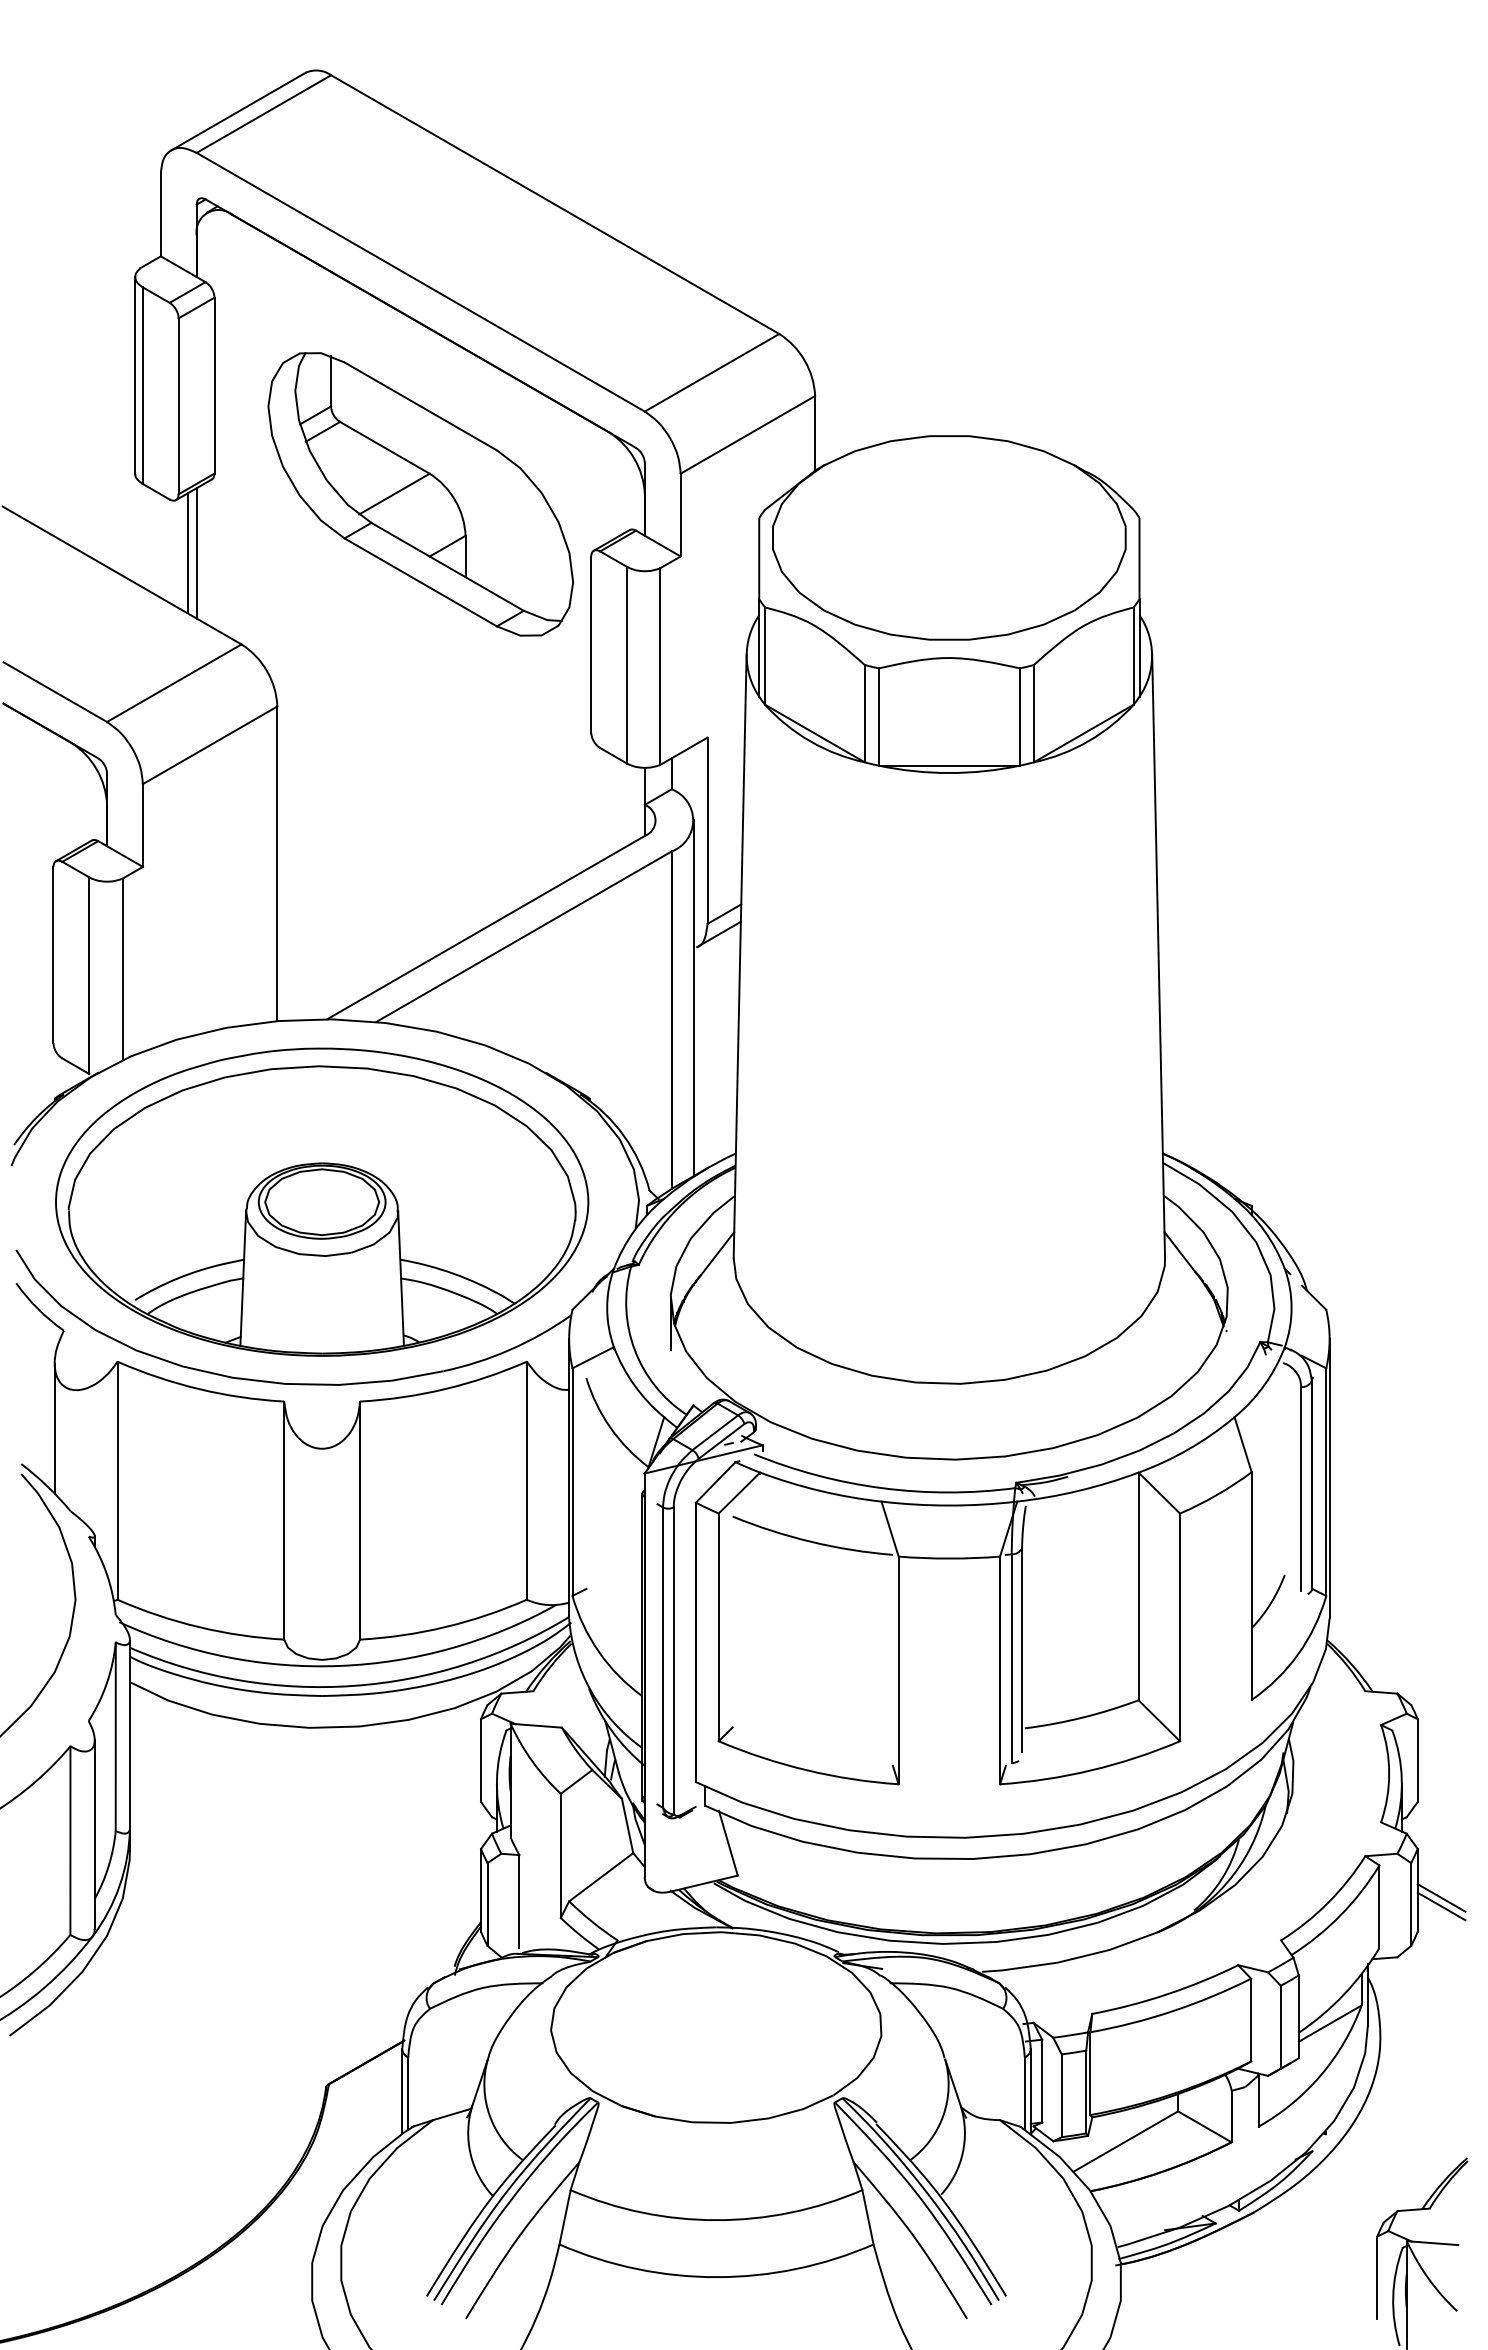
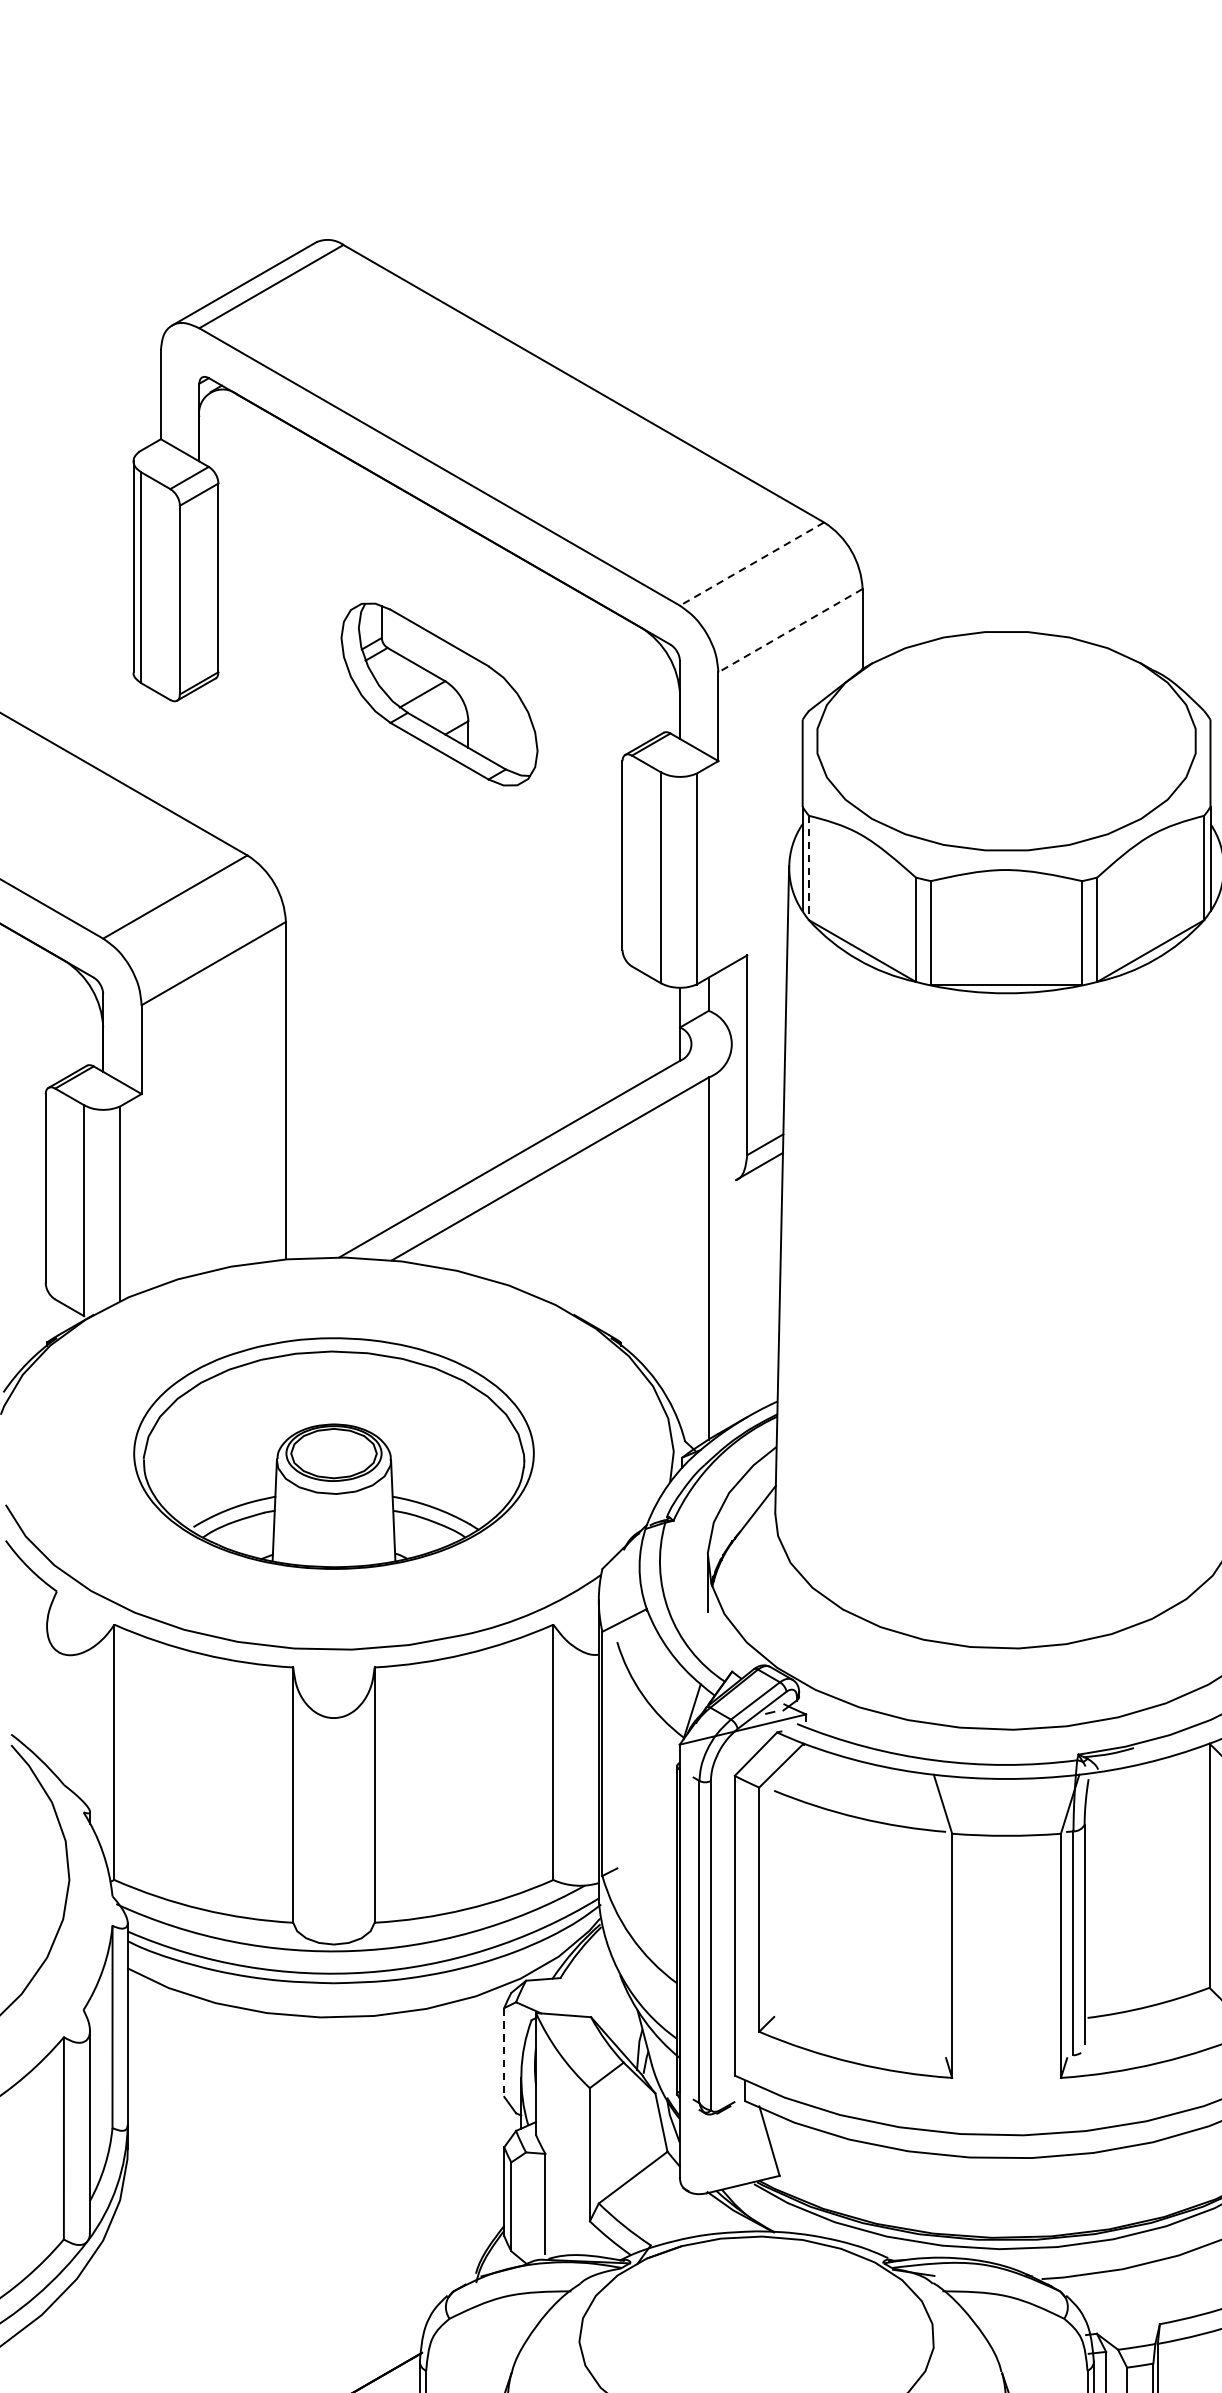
line: (712, 372) -> (752, 563), solid -> dashed
line: (747, 434) -> (790, 630), solid -> dashed
part: (420, 494) -> (439, 694), size x0.6
line: (187, 553) -> (189, 757), removed
line: (196, 553) -> (199, 757), removed
line: (765, 656) -> (809, 868), solid -> dashed
line: (693, 997) -> (732, 1234), removed
part: (322, 1201) -> (334, 1452), size x0.7
line: (54, 1428) -> (46, 1696), removed
line: (481, 1761) -> (504, 2053), solid -> dashed

